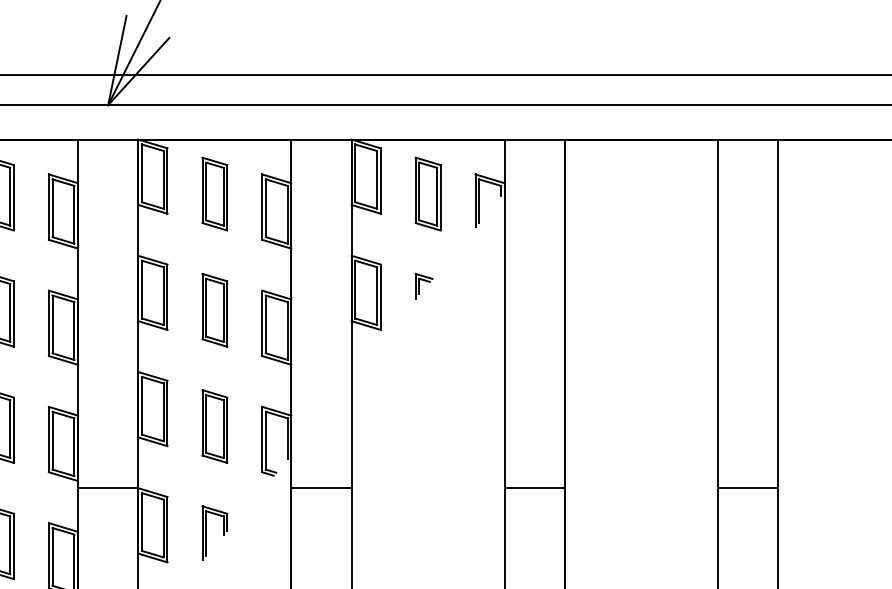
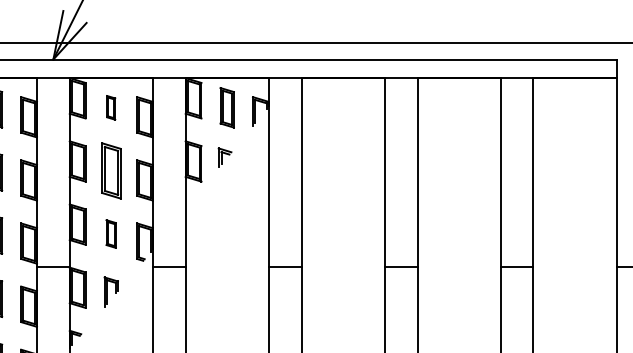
part: (213, 193) -> (110, 107), size x0.6
part: (423, 285) -> (224, 157), size x1.4
part: (213, 309) -> (110, 170), size x1.4
part: (213, 425) -> (110, 233), size x0.7

